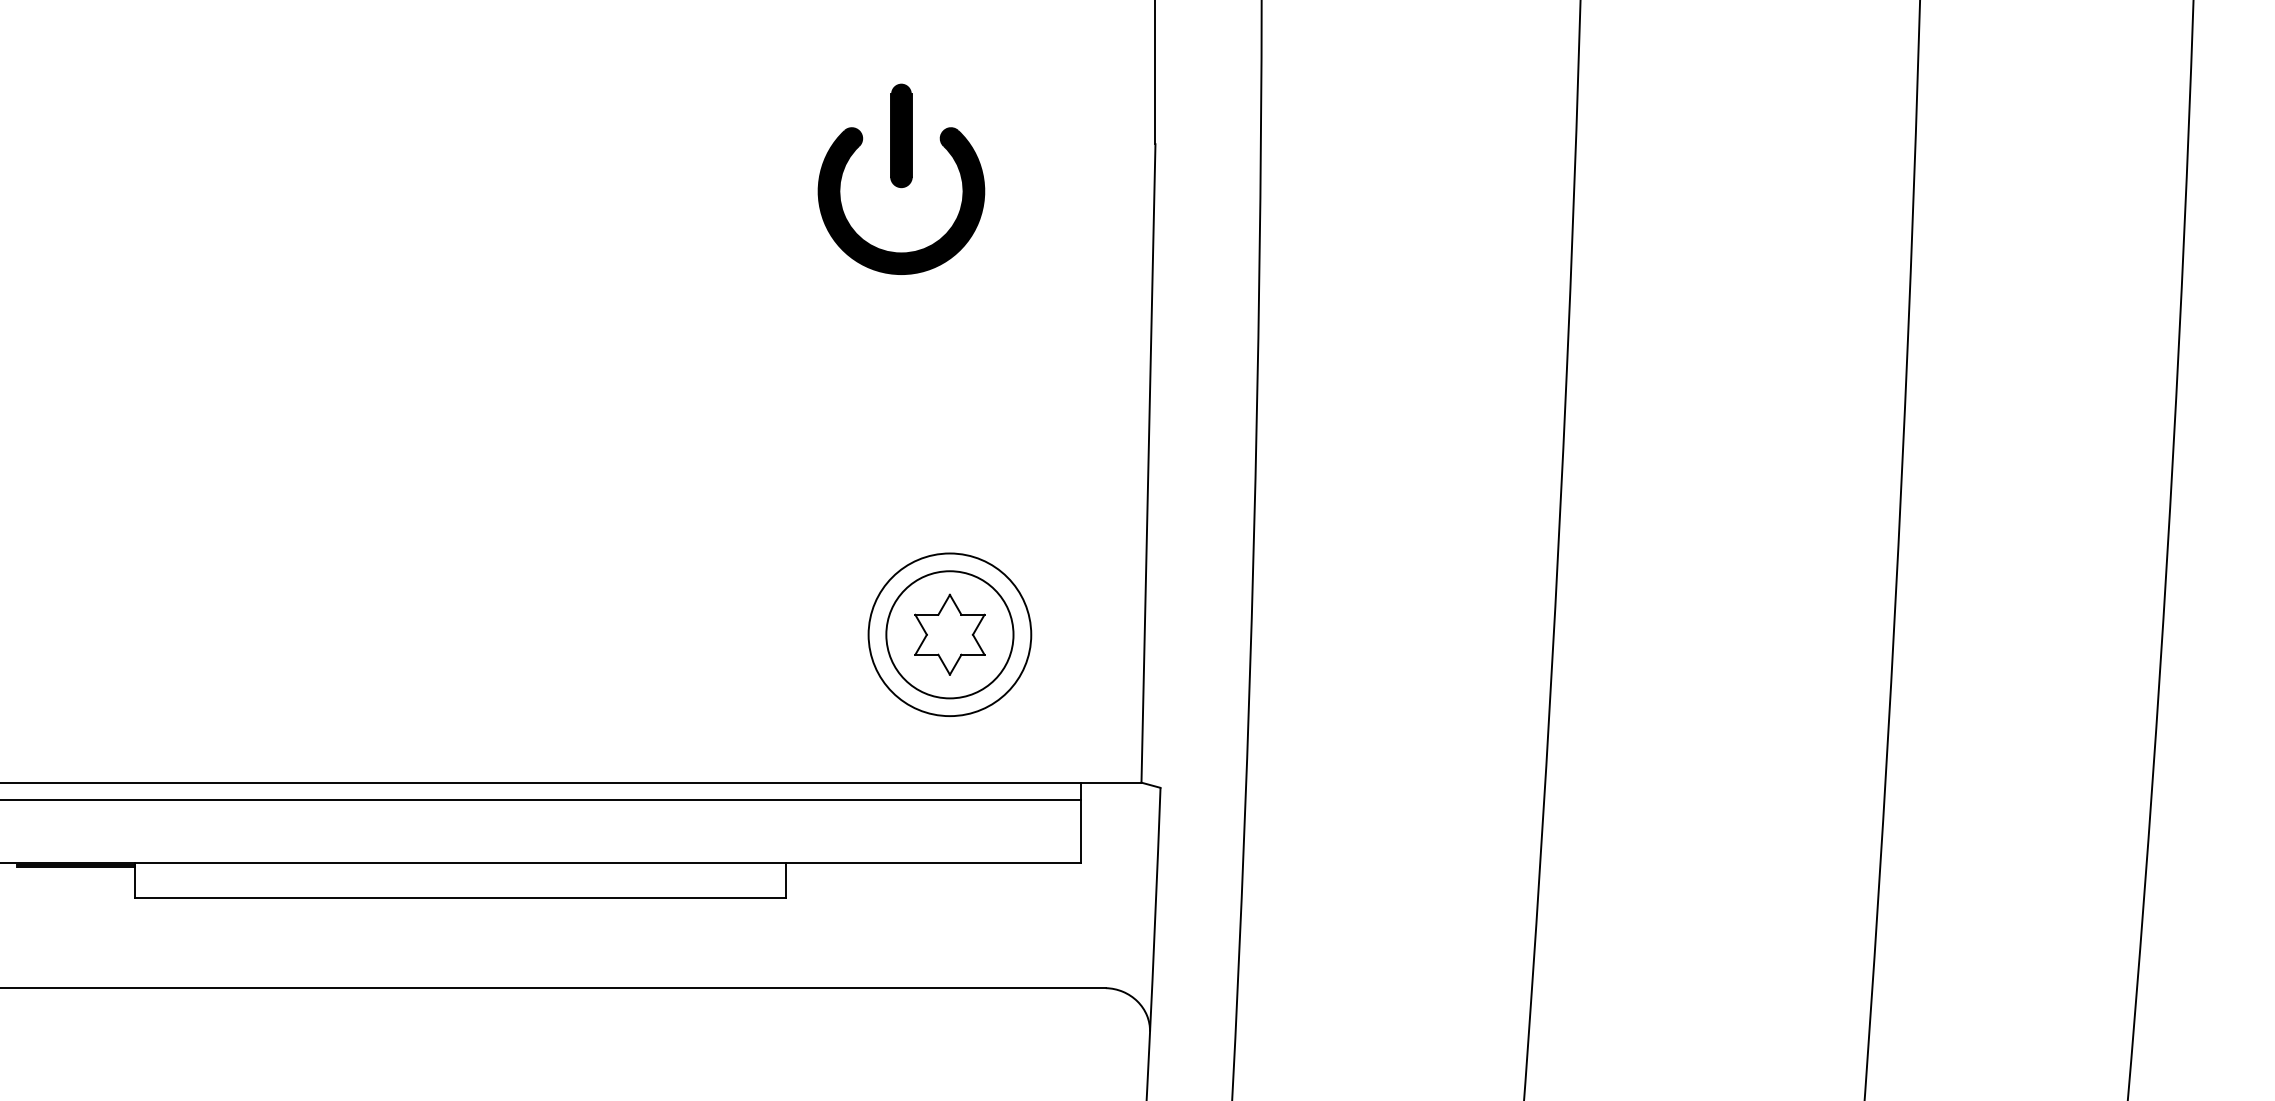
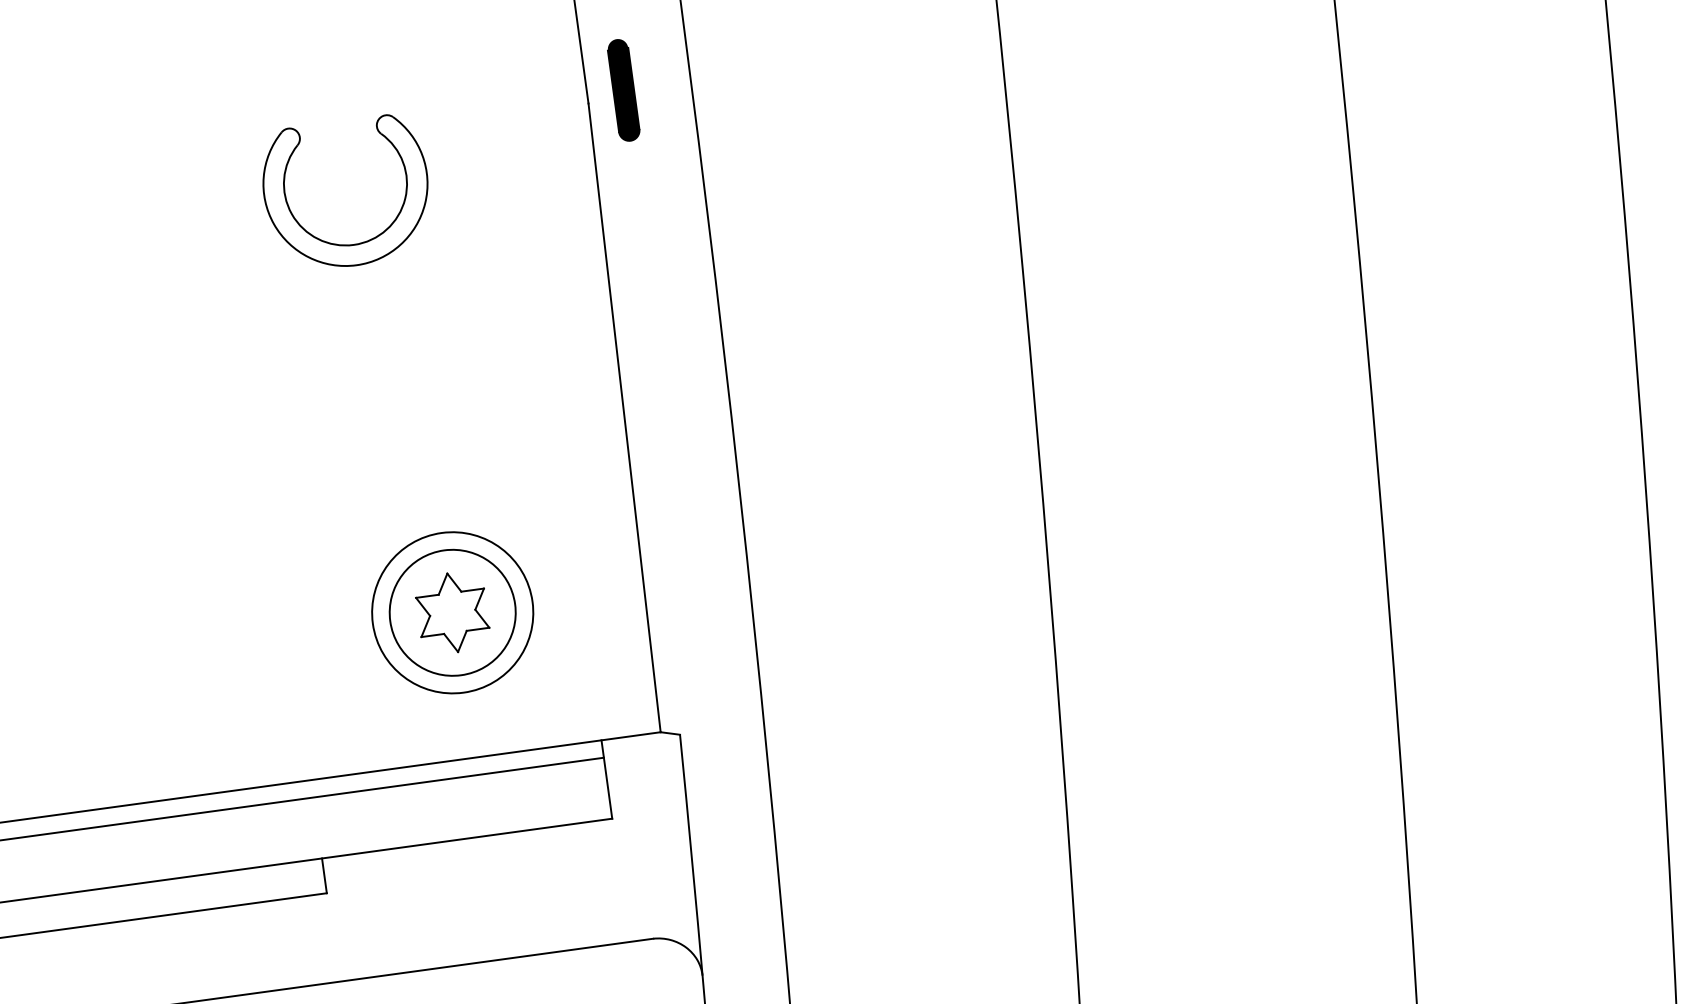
part: (901, 135) -> (623, 90), moved
fill: (901, 201) -> (346, 193), removed

